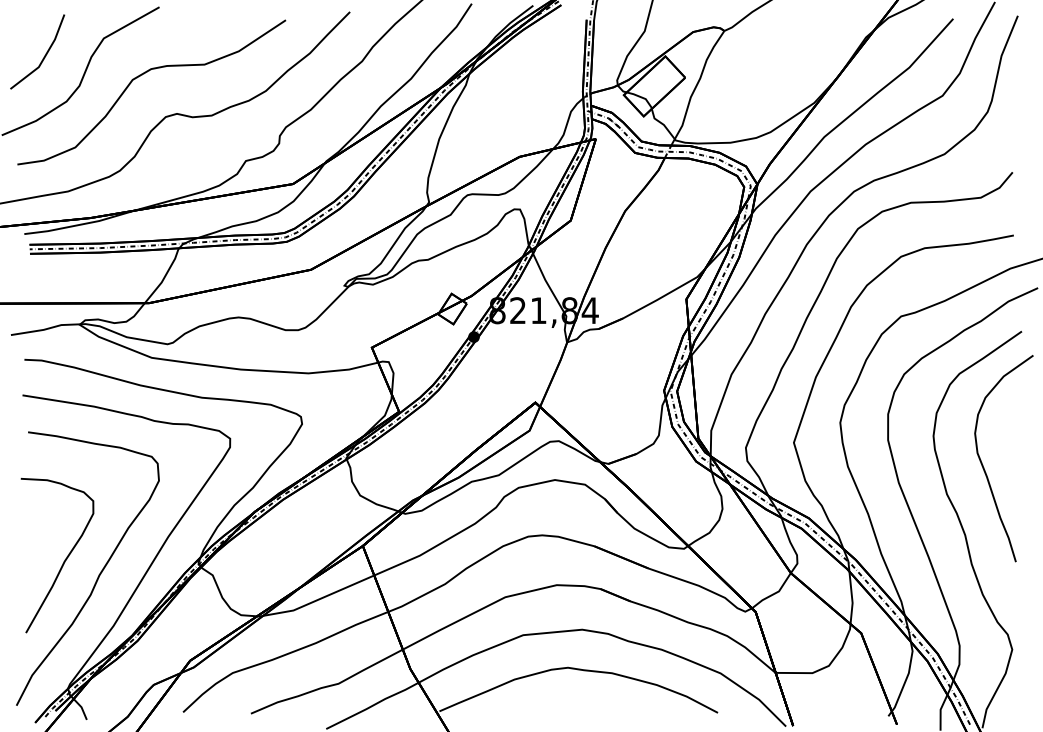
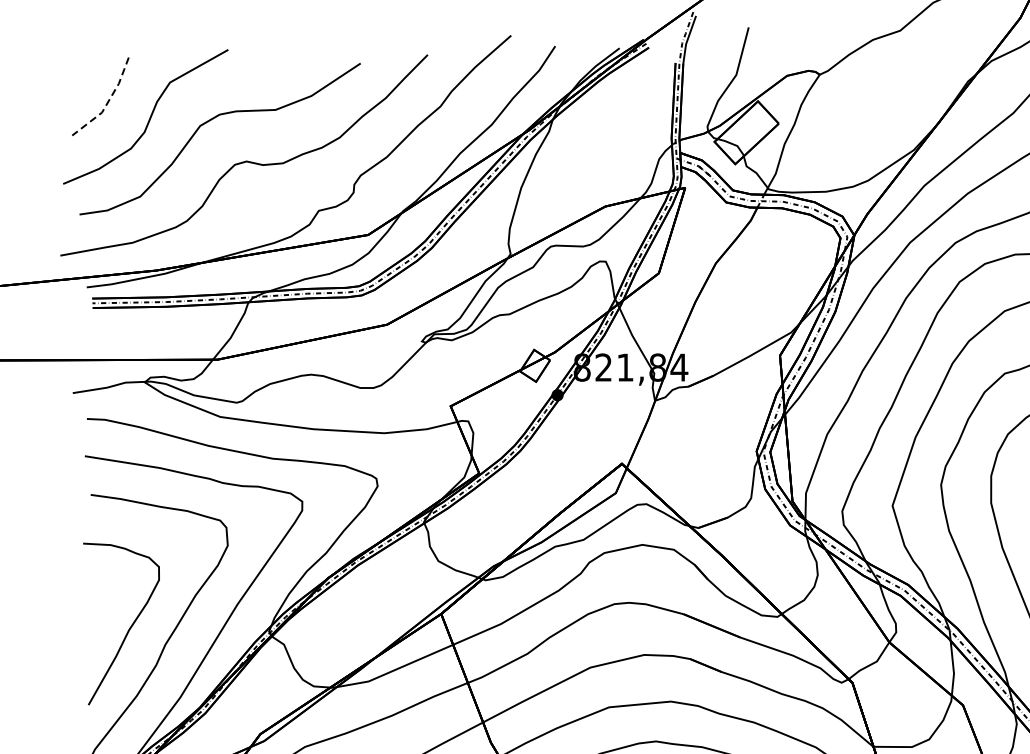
line: (44, 57) -> (107, 102), solid -> dashed

